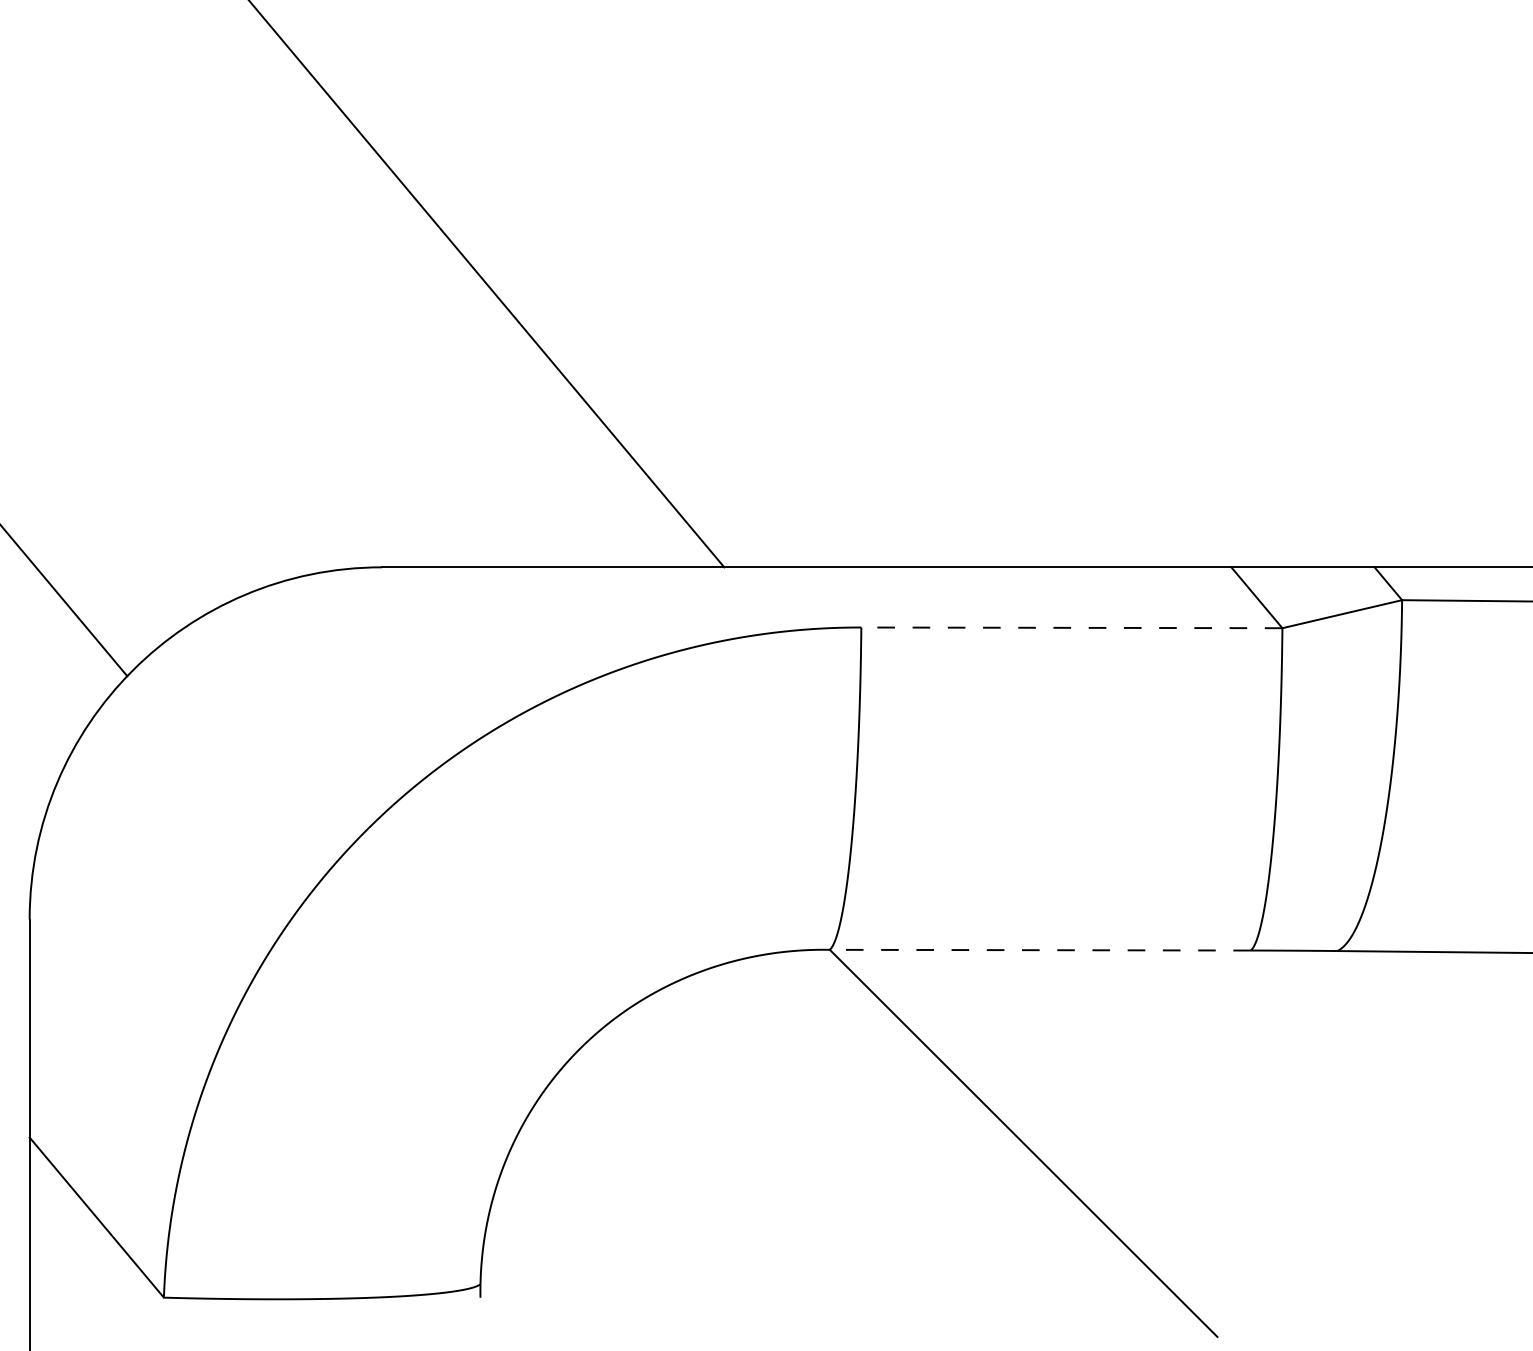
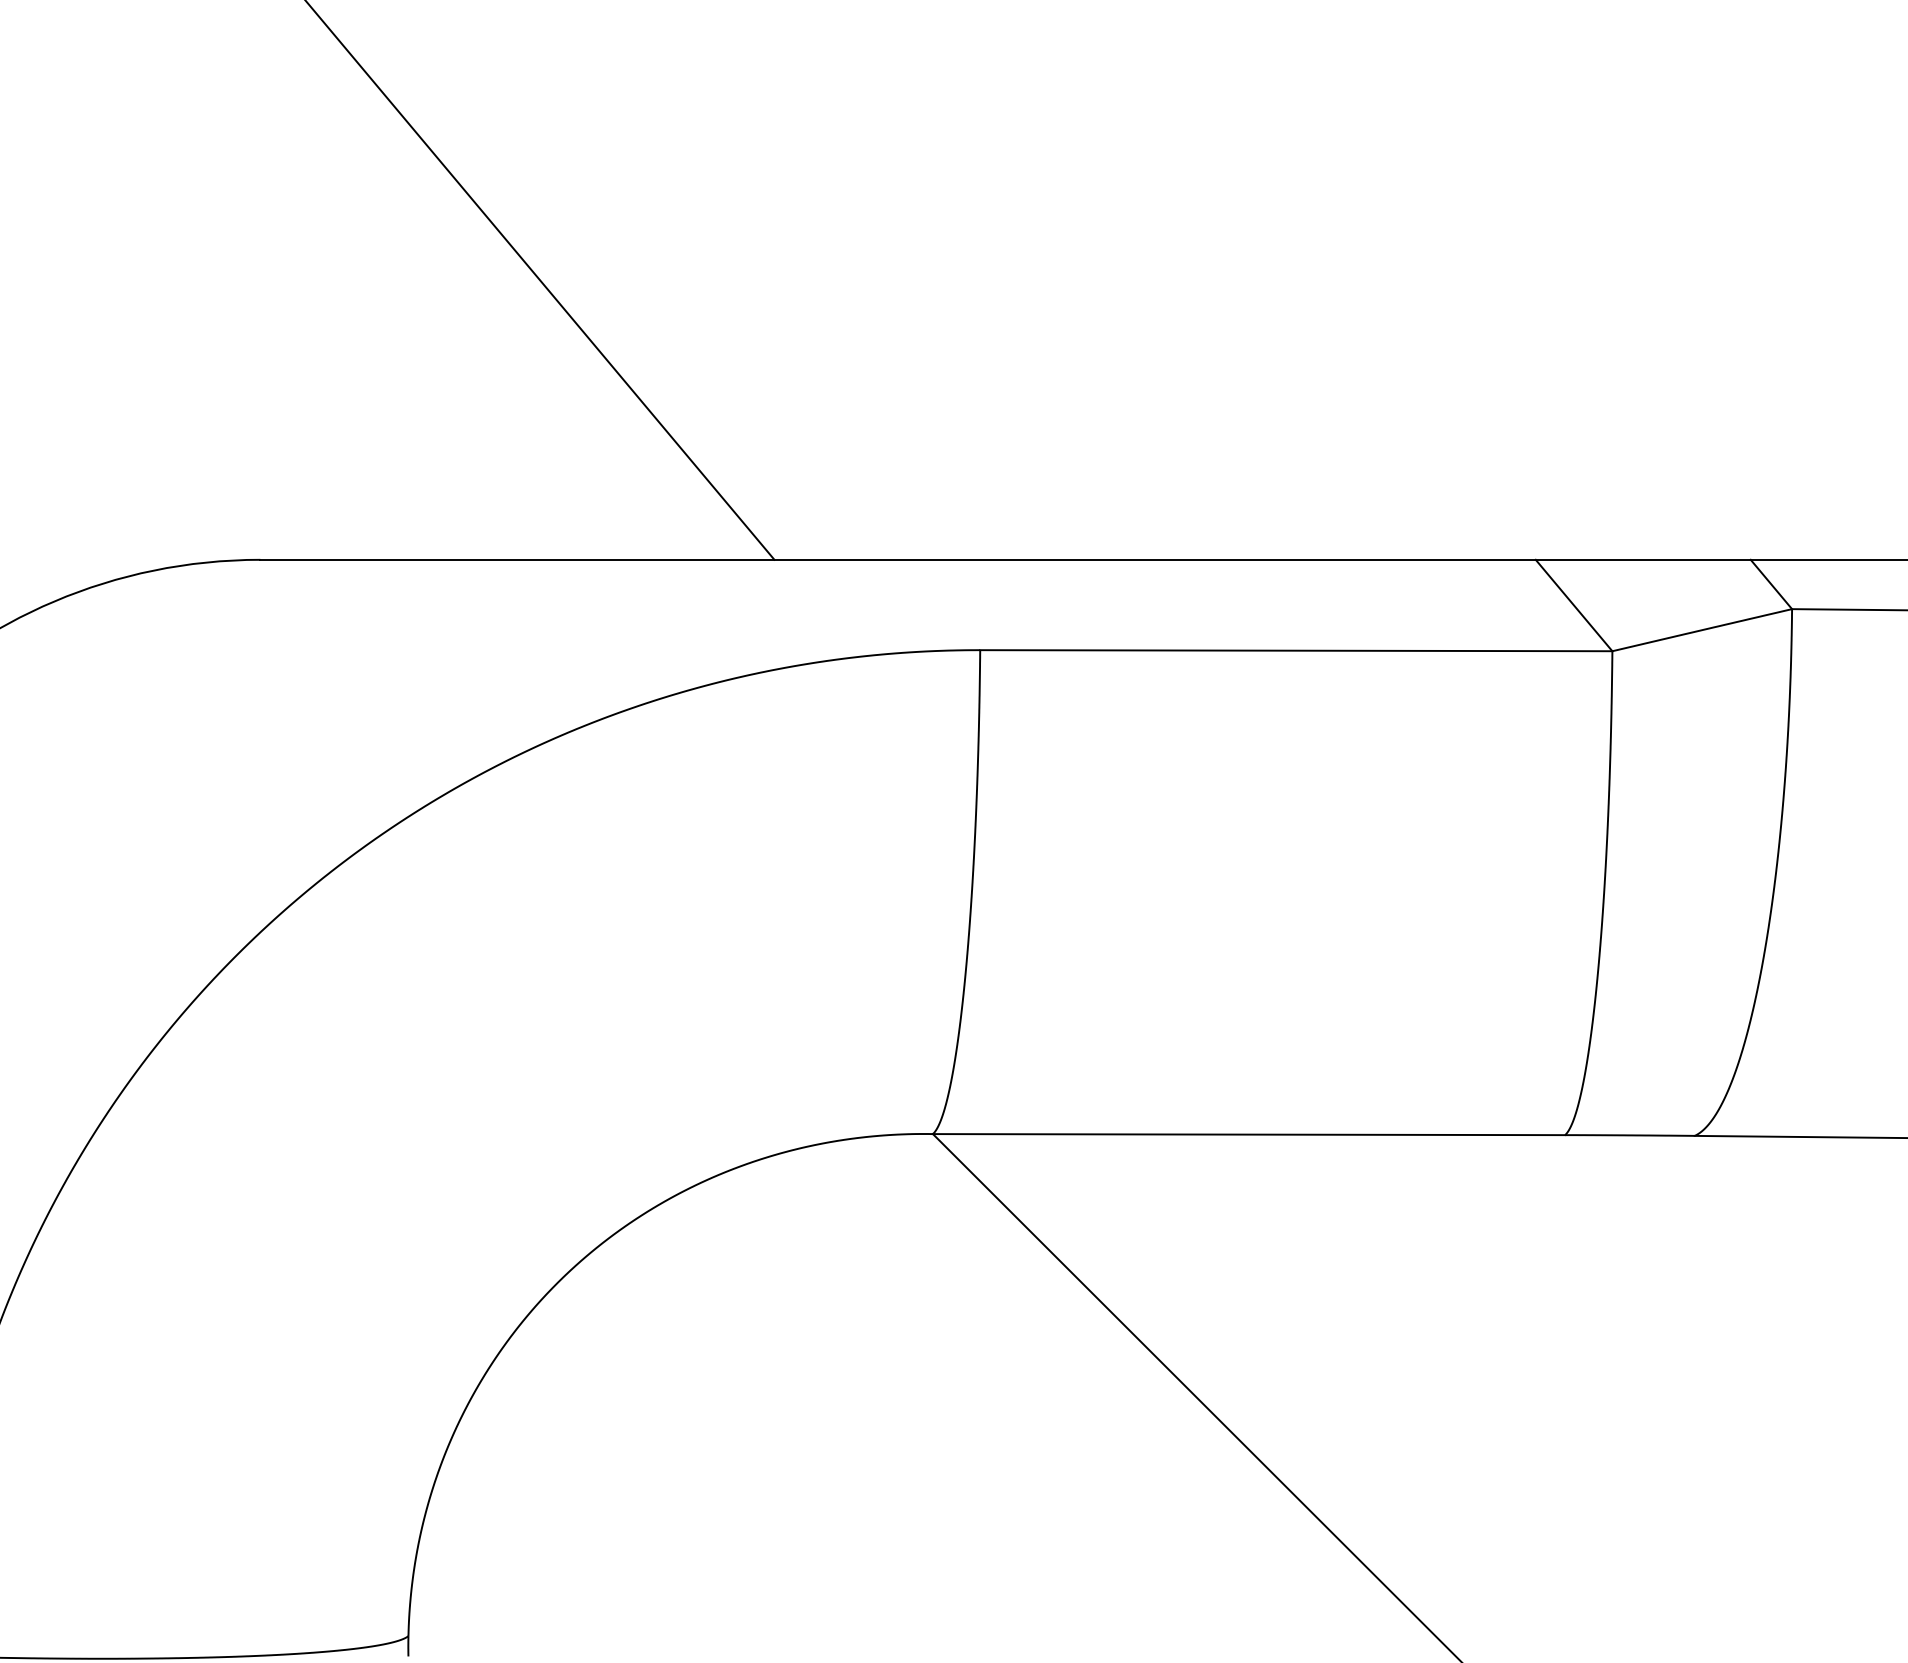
line: (1071, 627) -> (1295, 650), dashed -> solid
line: (1040, 950) -> (1249, 1135), dashed -> solid

